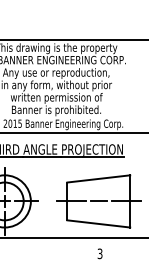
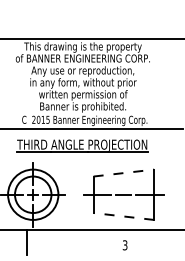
line: (99, 179) -> (124, 173), solid -> dashed
line: (98, 223) -> (123, 216), solid -> dashed

